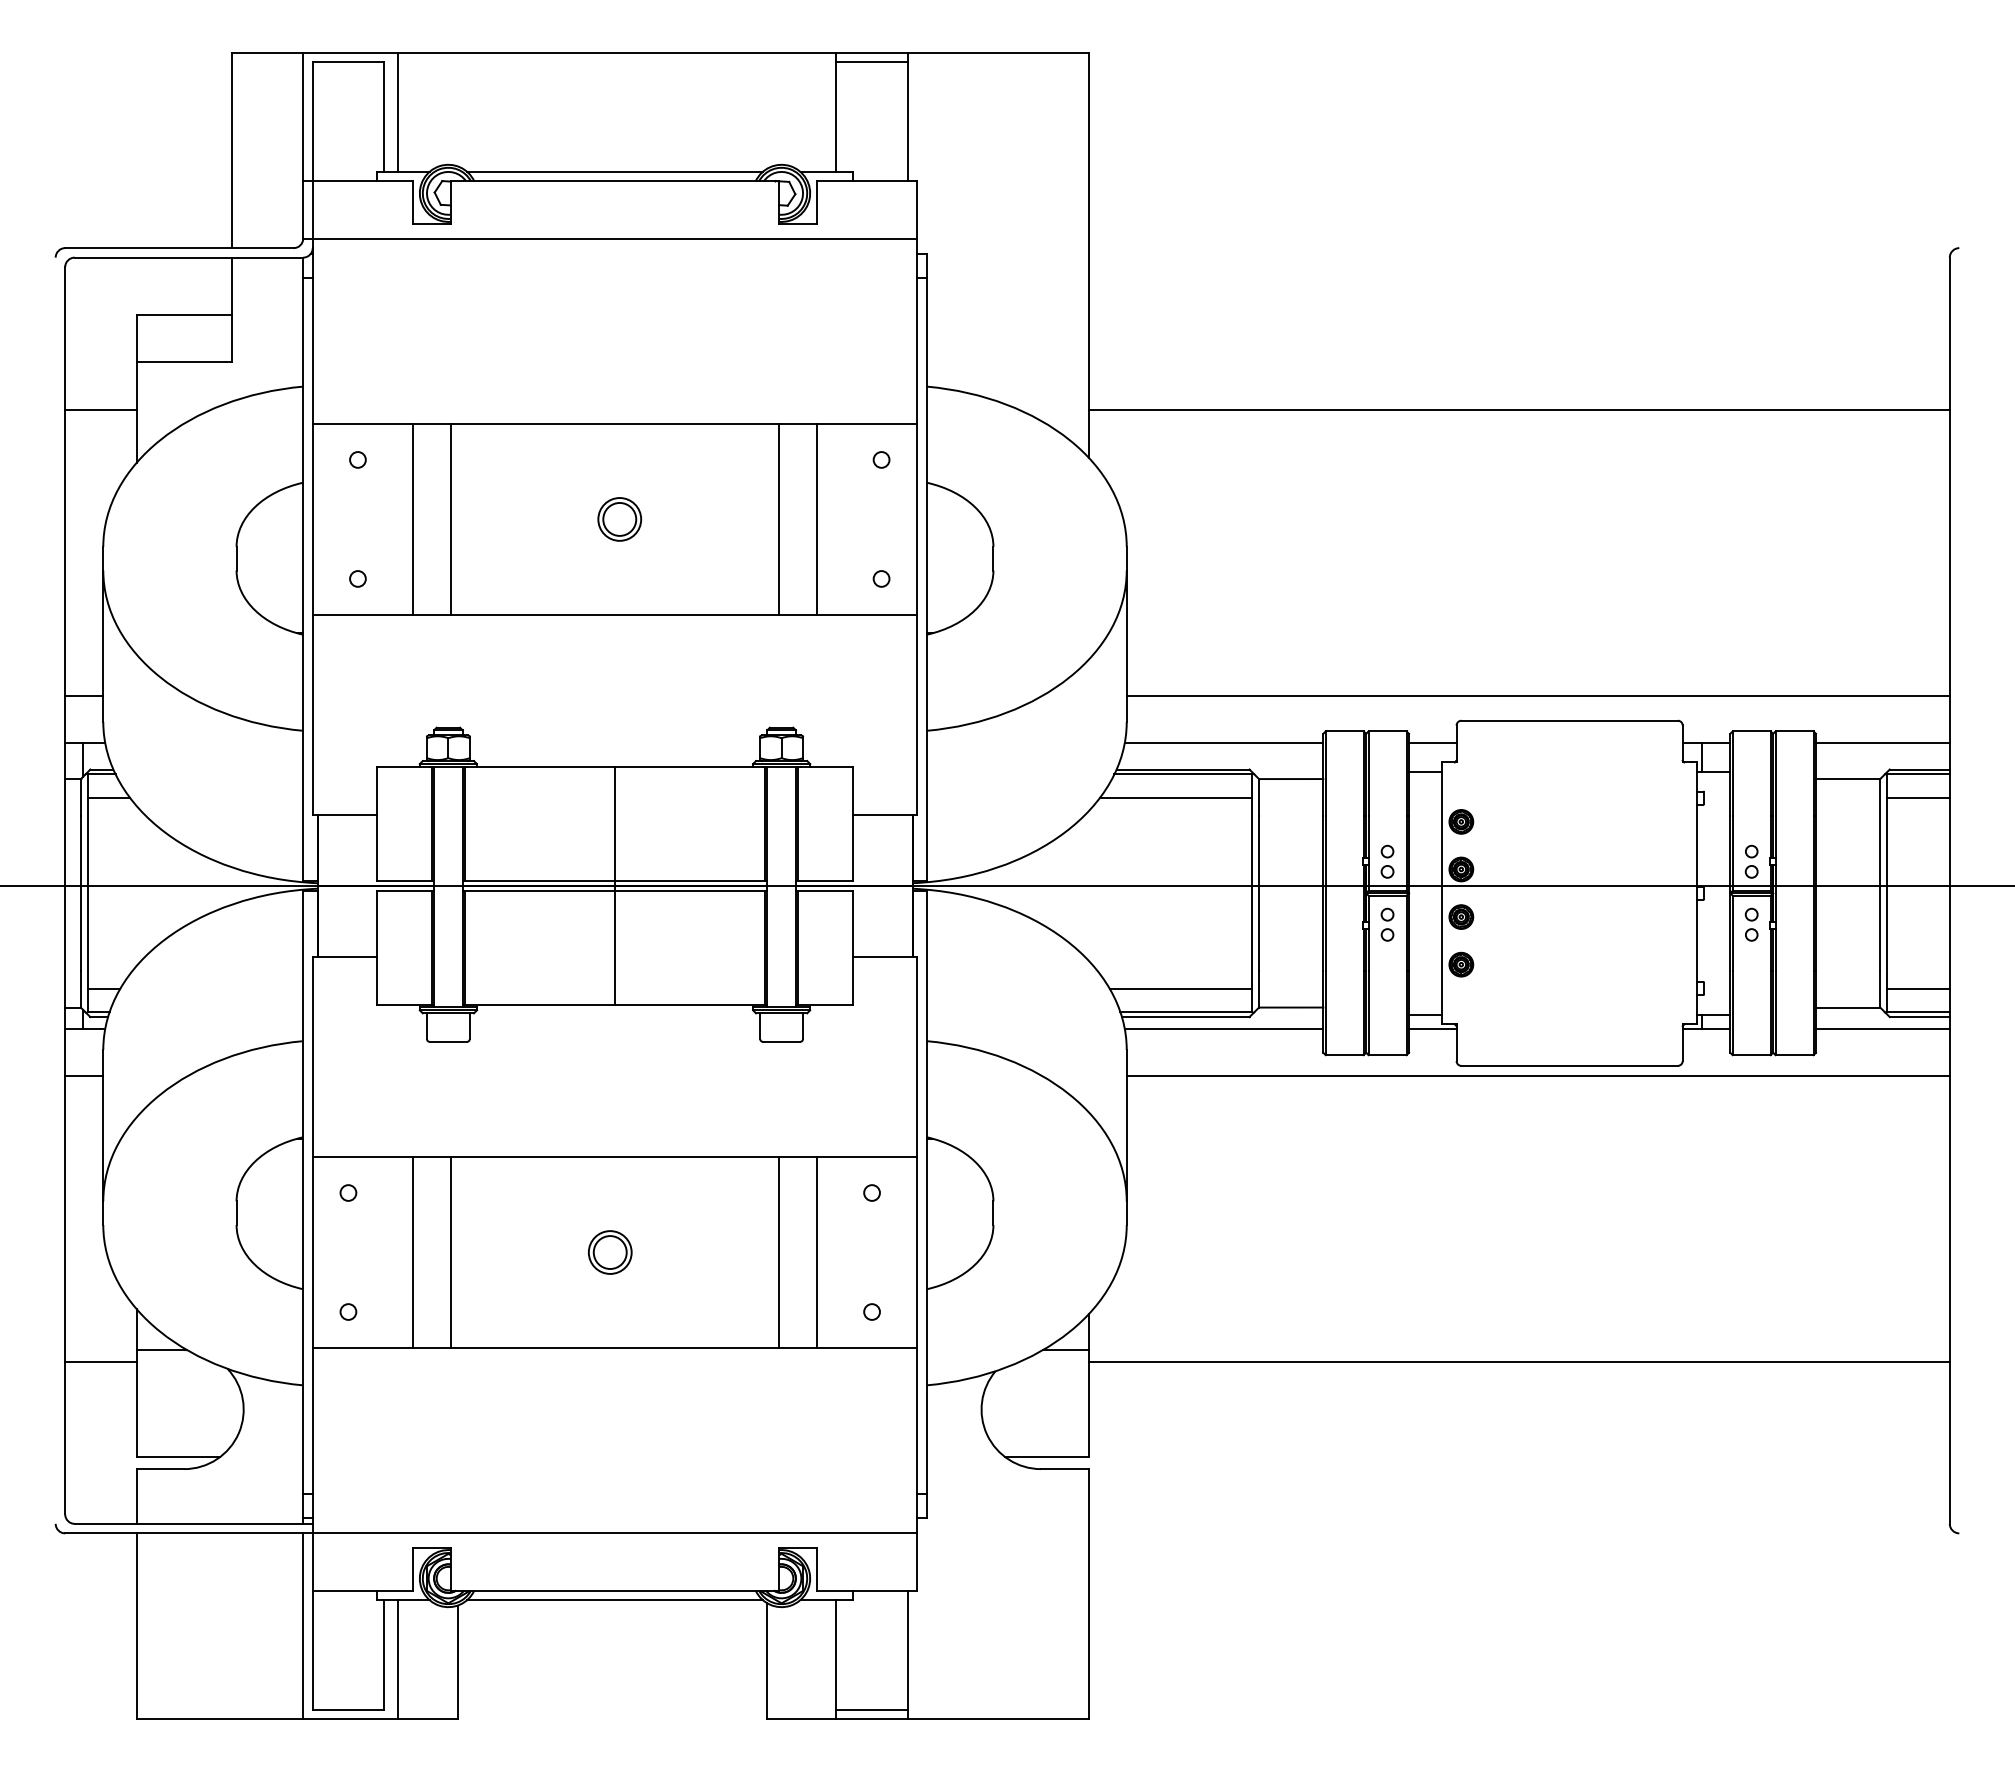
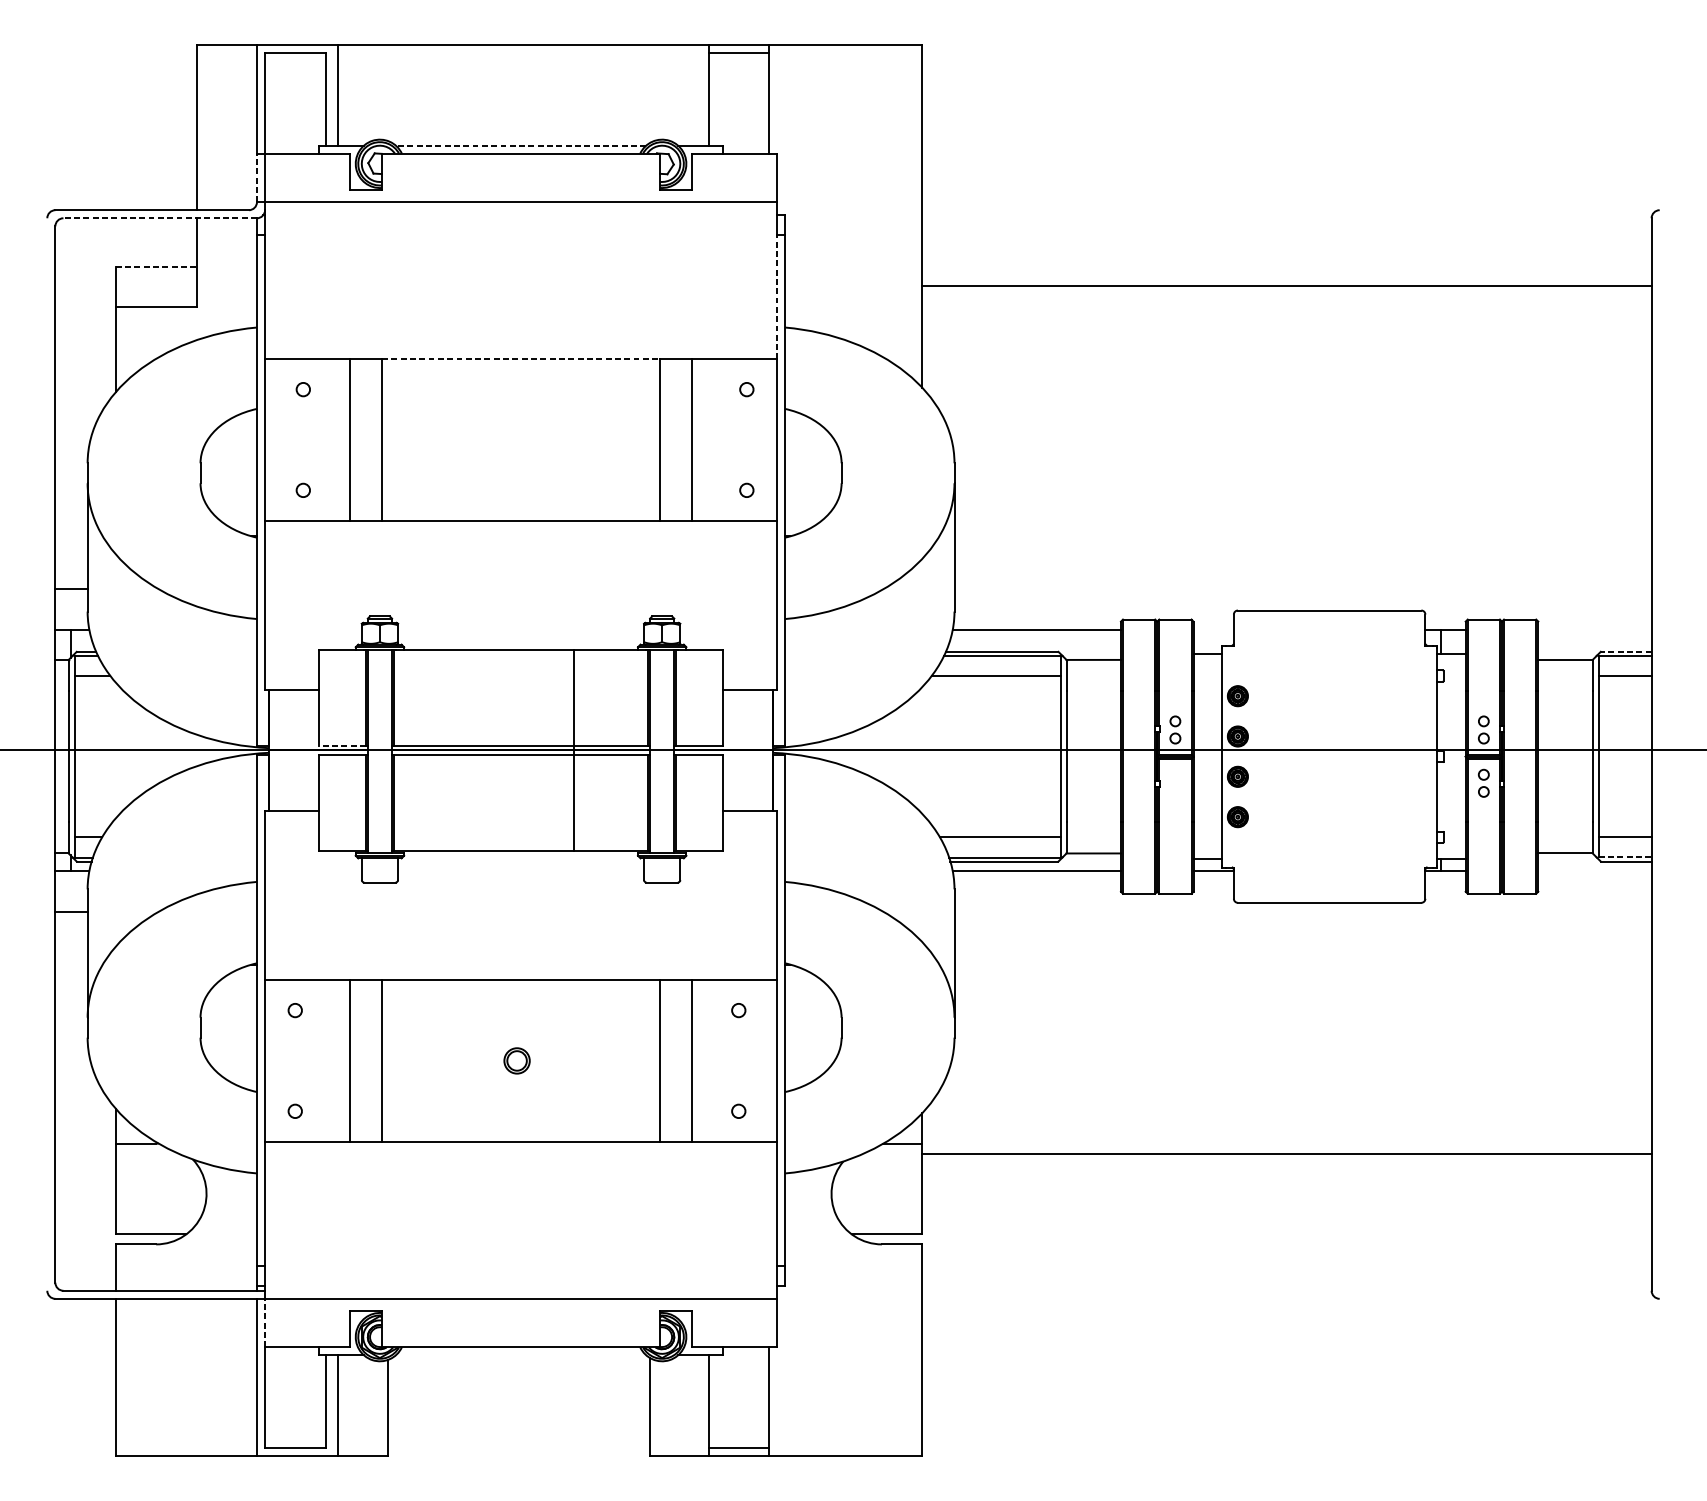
line: (615, 171) -> (521, 145), solid -> dashed
line: (303, 210) -> (257, 178), solid -> dashed
line: (188, 257) -> (159, 218), solid -> dashed
line: (184, 314) -> (156, 266), solid -> dashed
line: (917, 350) -> (777, 296), solid -> dashed
line: (100, 409) -> (85, 346), removed
line: (1518, 409) -> (1286, 285), moved
line: (615, 424) -> (521, 359), solid -> dashed
part: (619, 519) -> (524, 440), removed
line: (1537, 695) -> (1302, 589), removed
line: (1432, 743) -> (1213, 629), removed
line: (1882, 743) -> (1594, 629), removed
line: (1919, 769) -> (1625, 651), solid -> dashed
line: (403, 881) -> (341, 746), solid -> dashed
line: (615, 885) -> (573, 750), moved
part: (1387, 924) -> (1175, 783), removed
line: (1919, 1012) -> (1625, 857), solid -> dashed
line: (1882, 1028) -> (1594, 871), removed
line: (1537, 1076) -> (1302, 911), removed
part: (610, 1252) -> (517, 1060), size x0.7
line: (100, 1362) -> (85, 1154), removed
line: (312, 1561) -> (264, 1322), solid -> dashed
line: (614, 1600) -> (520, 1355), removed

